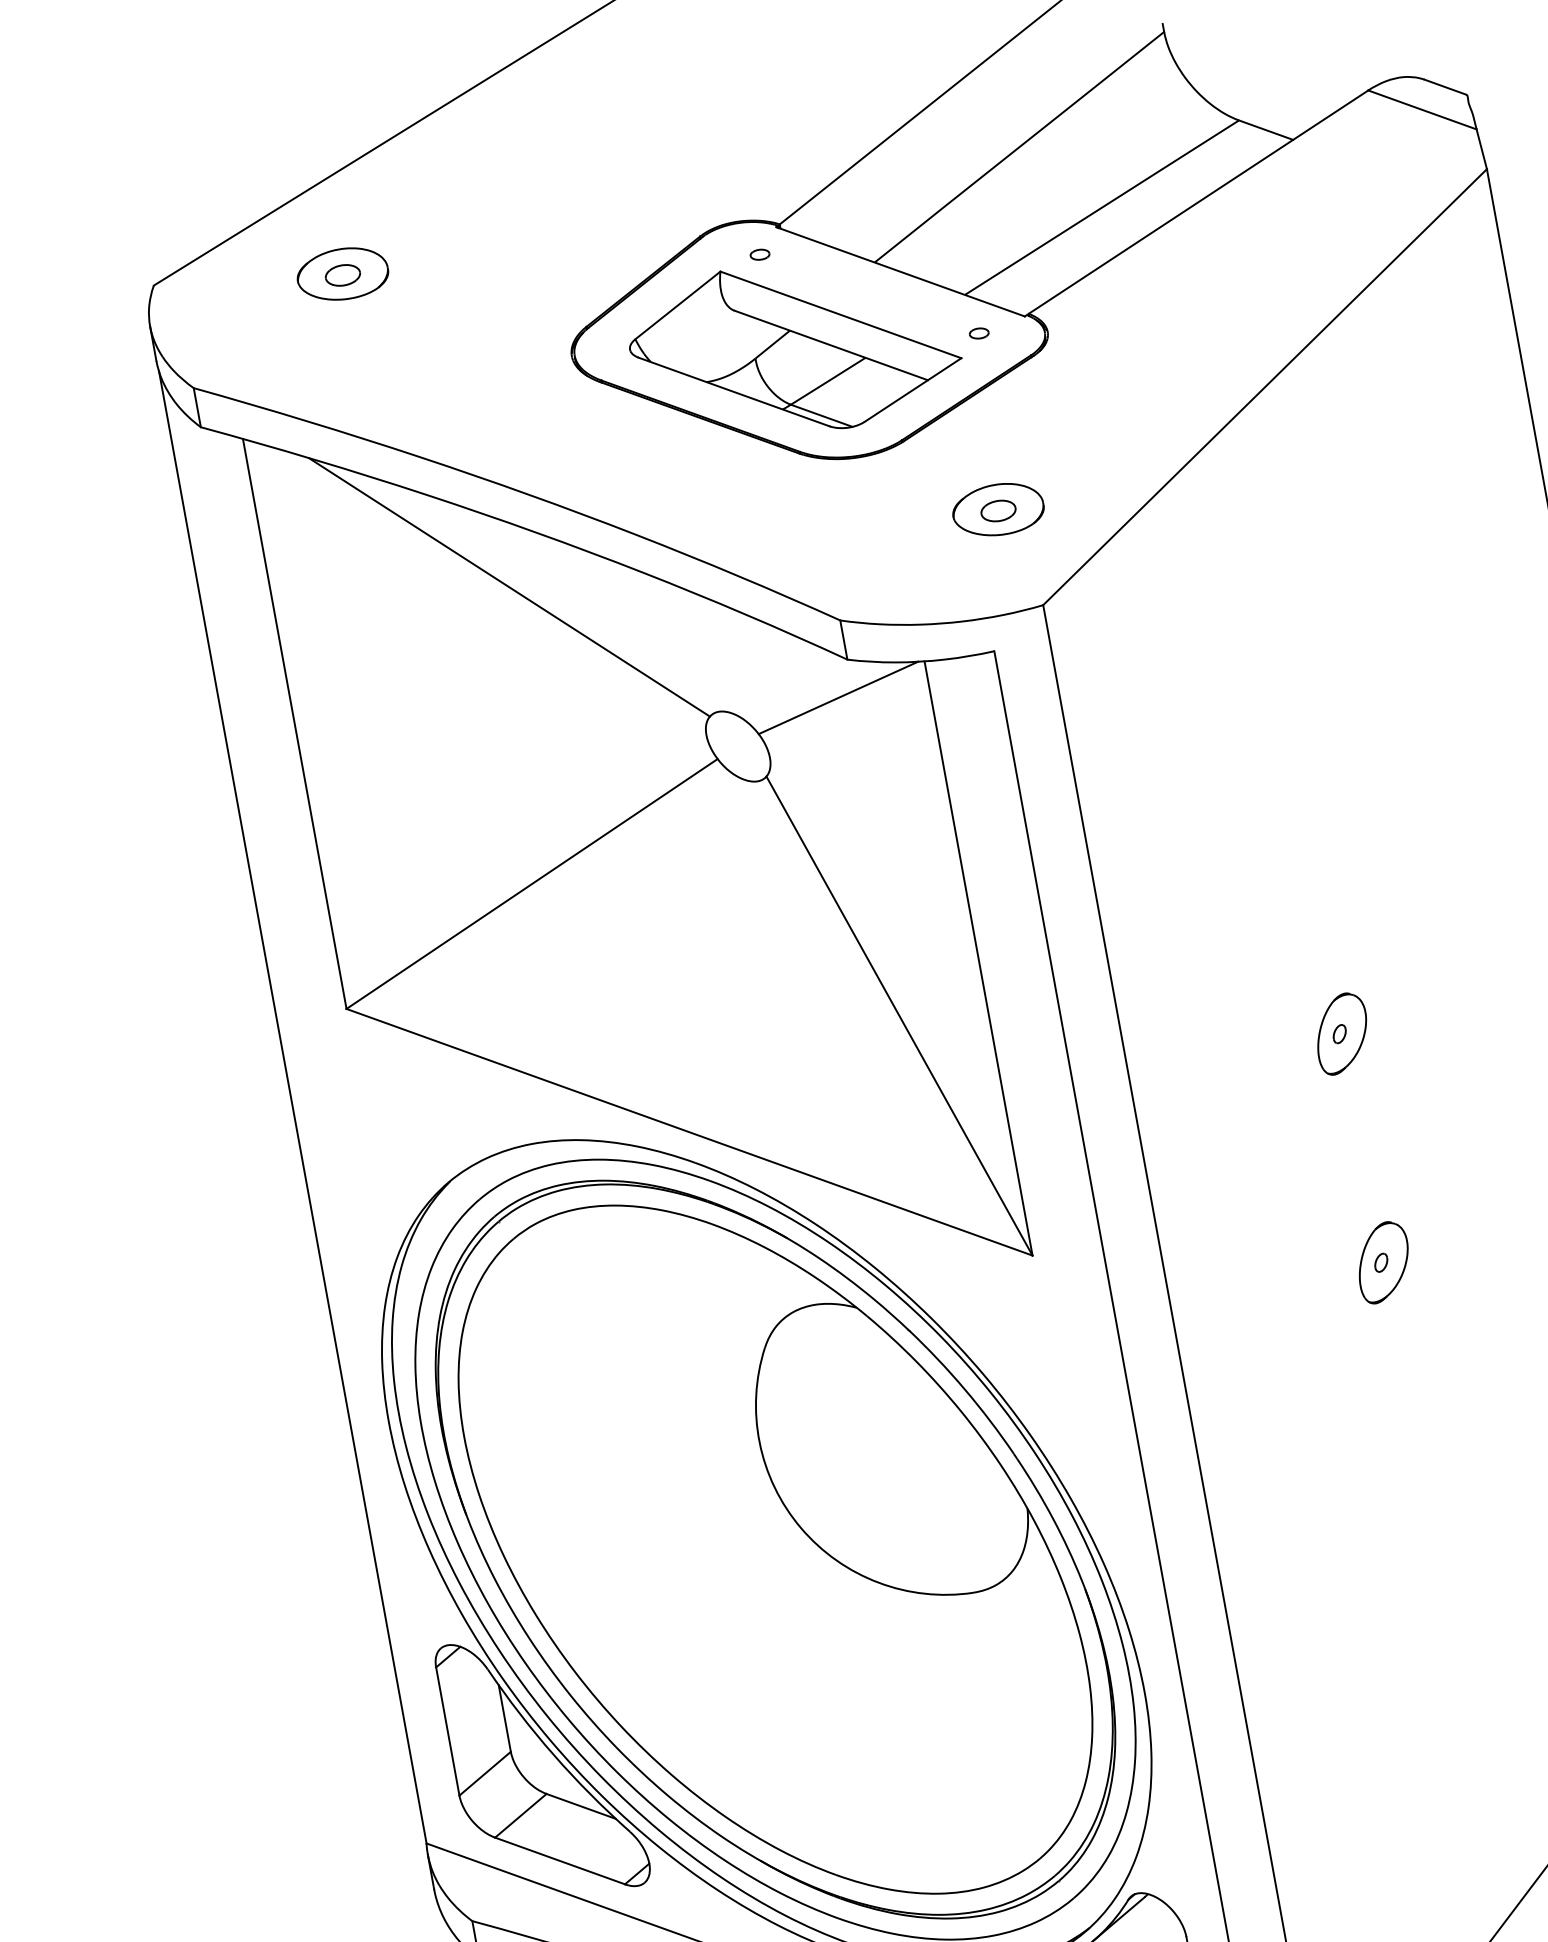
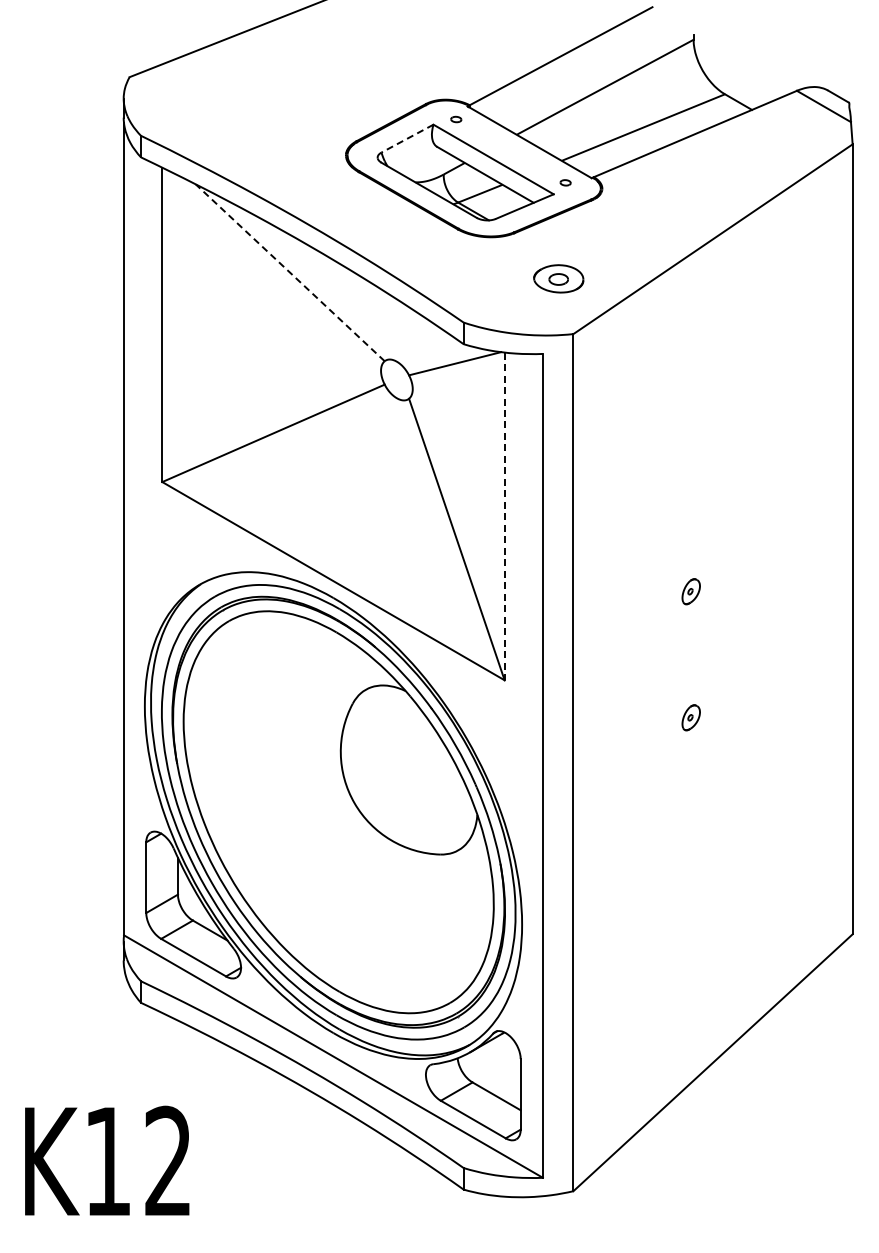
part: (342, 274) -> (231, 89), removed
line: (677, 305) -> (407, 138), solid -> dashed
line: (508, 587) -> (289, 272), solid -> dashed
line: (978, 958) -> (504, 516), solid -> dashed
part: (1340, 1033) -> (690, 591), size x0.6
part: (1381, 1261) -> (690, 717), size x0.6

